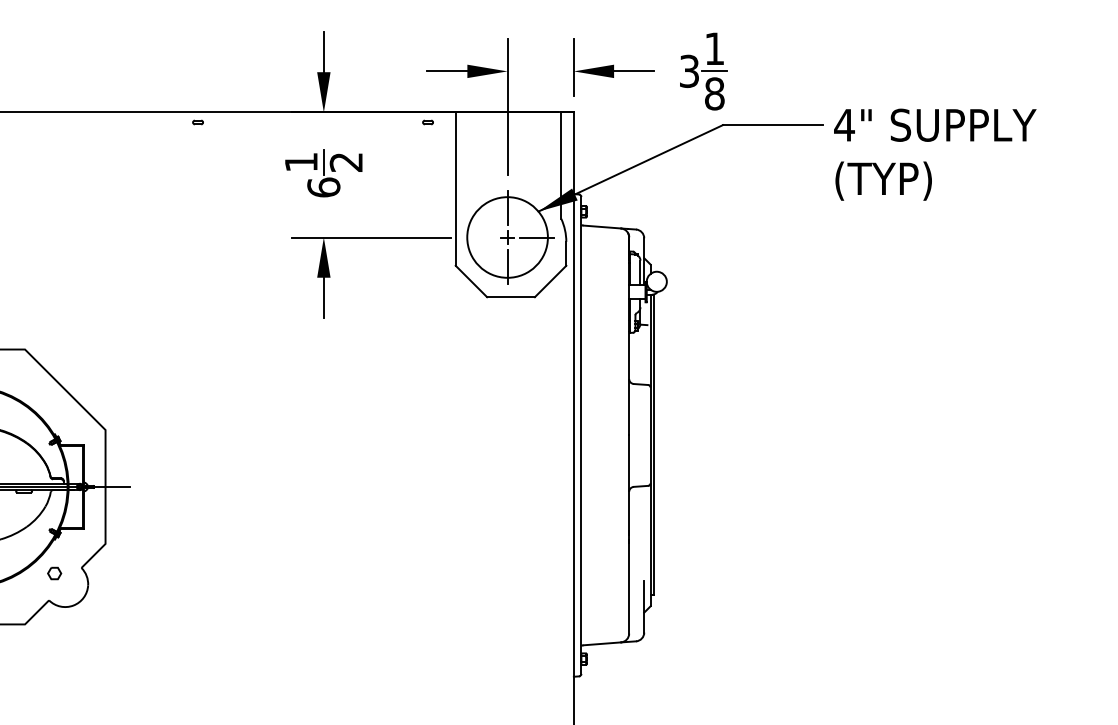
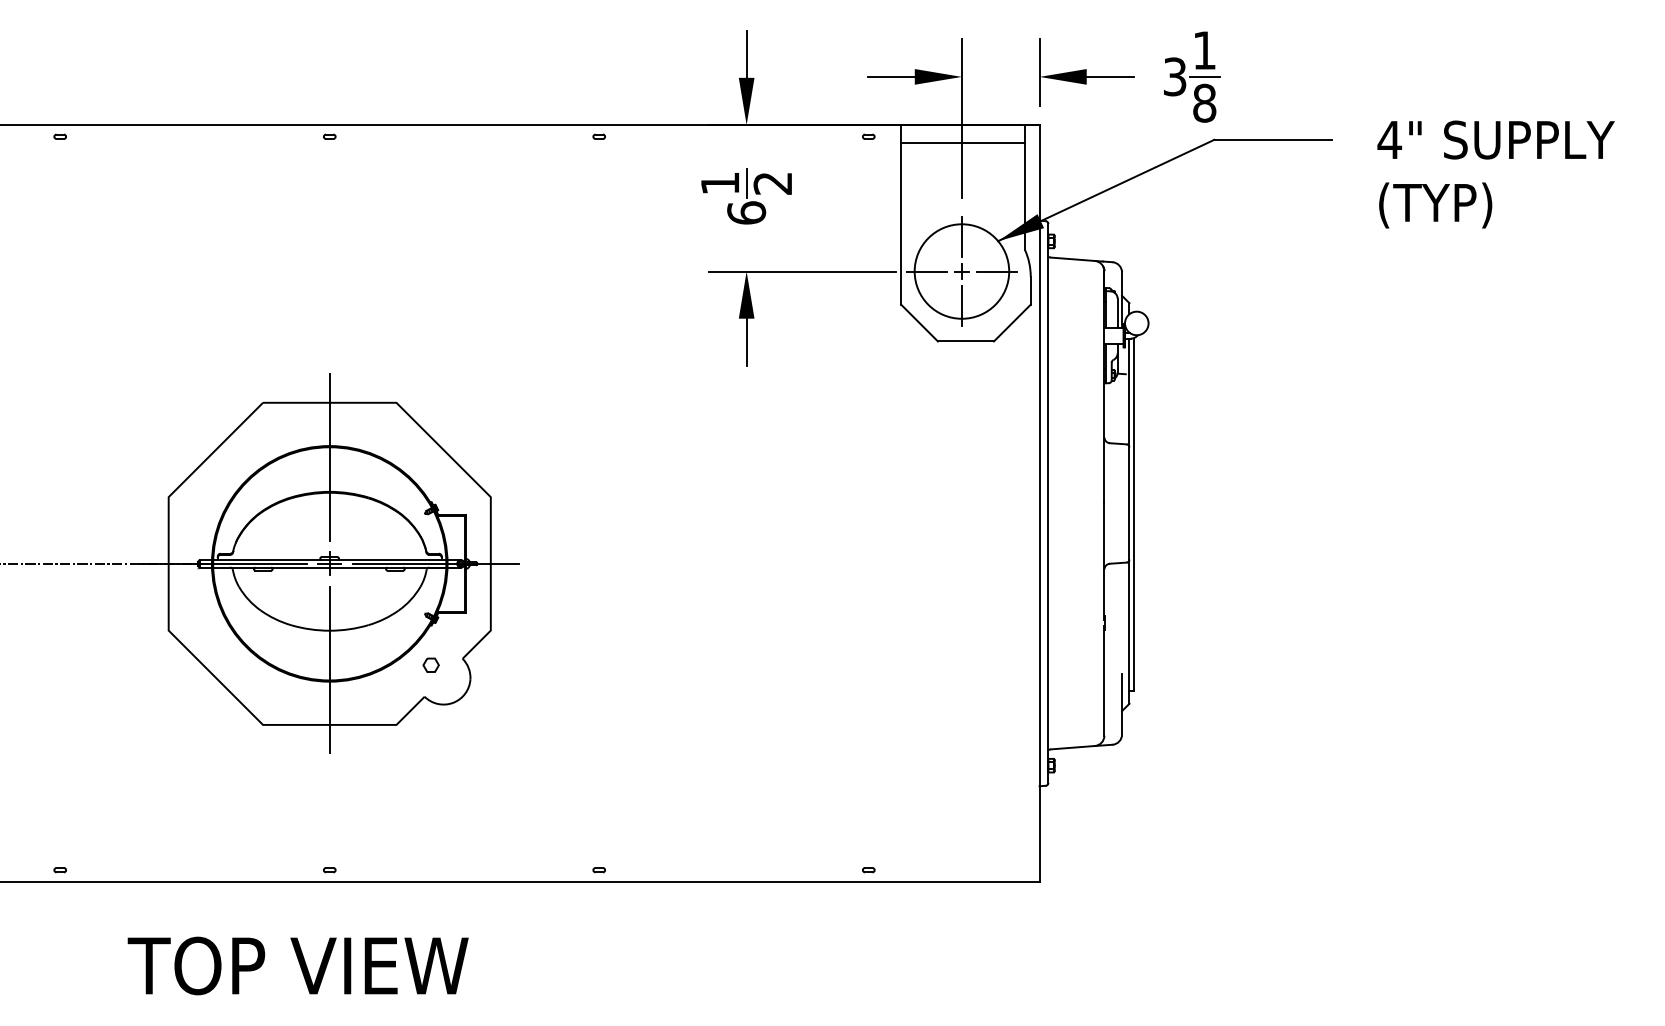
line: (508, 127) -> (962, 142), added
text: (934, 154) -> (1495, 174), moved
line: (478, 237) -> (927, 271), added

